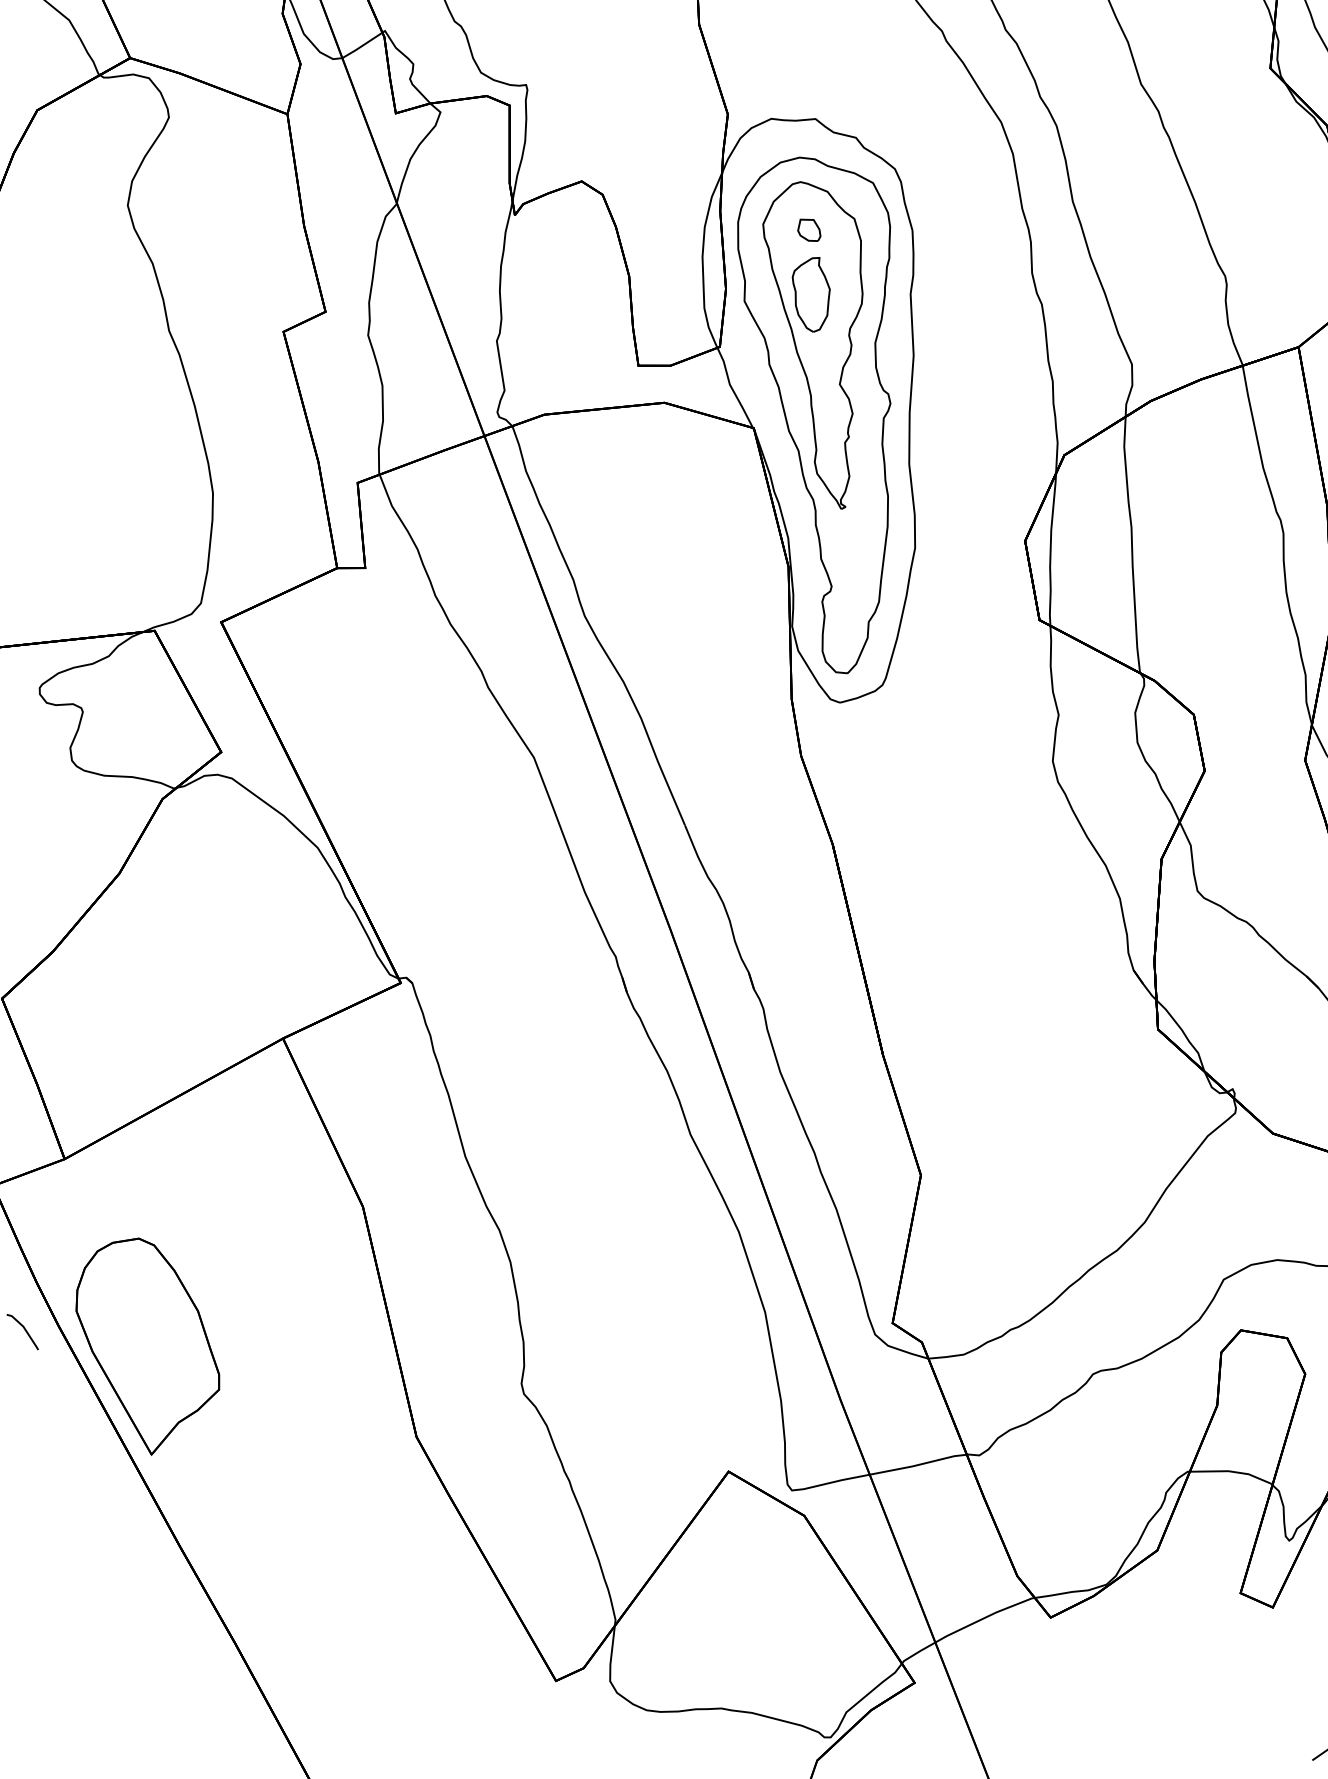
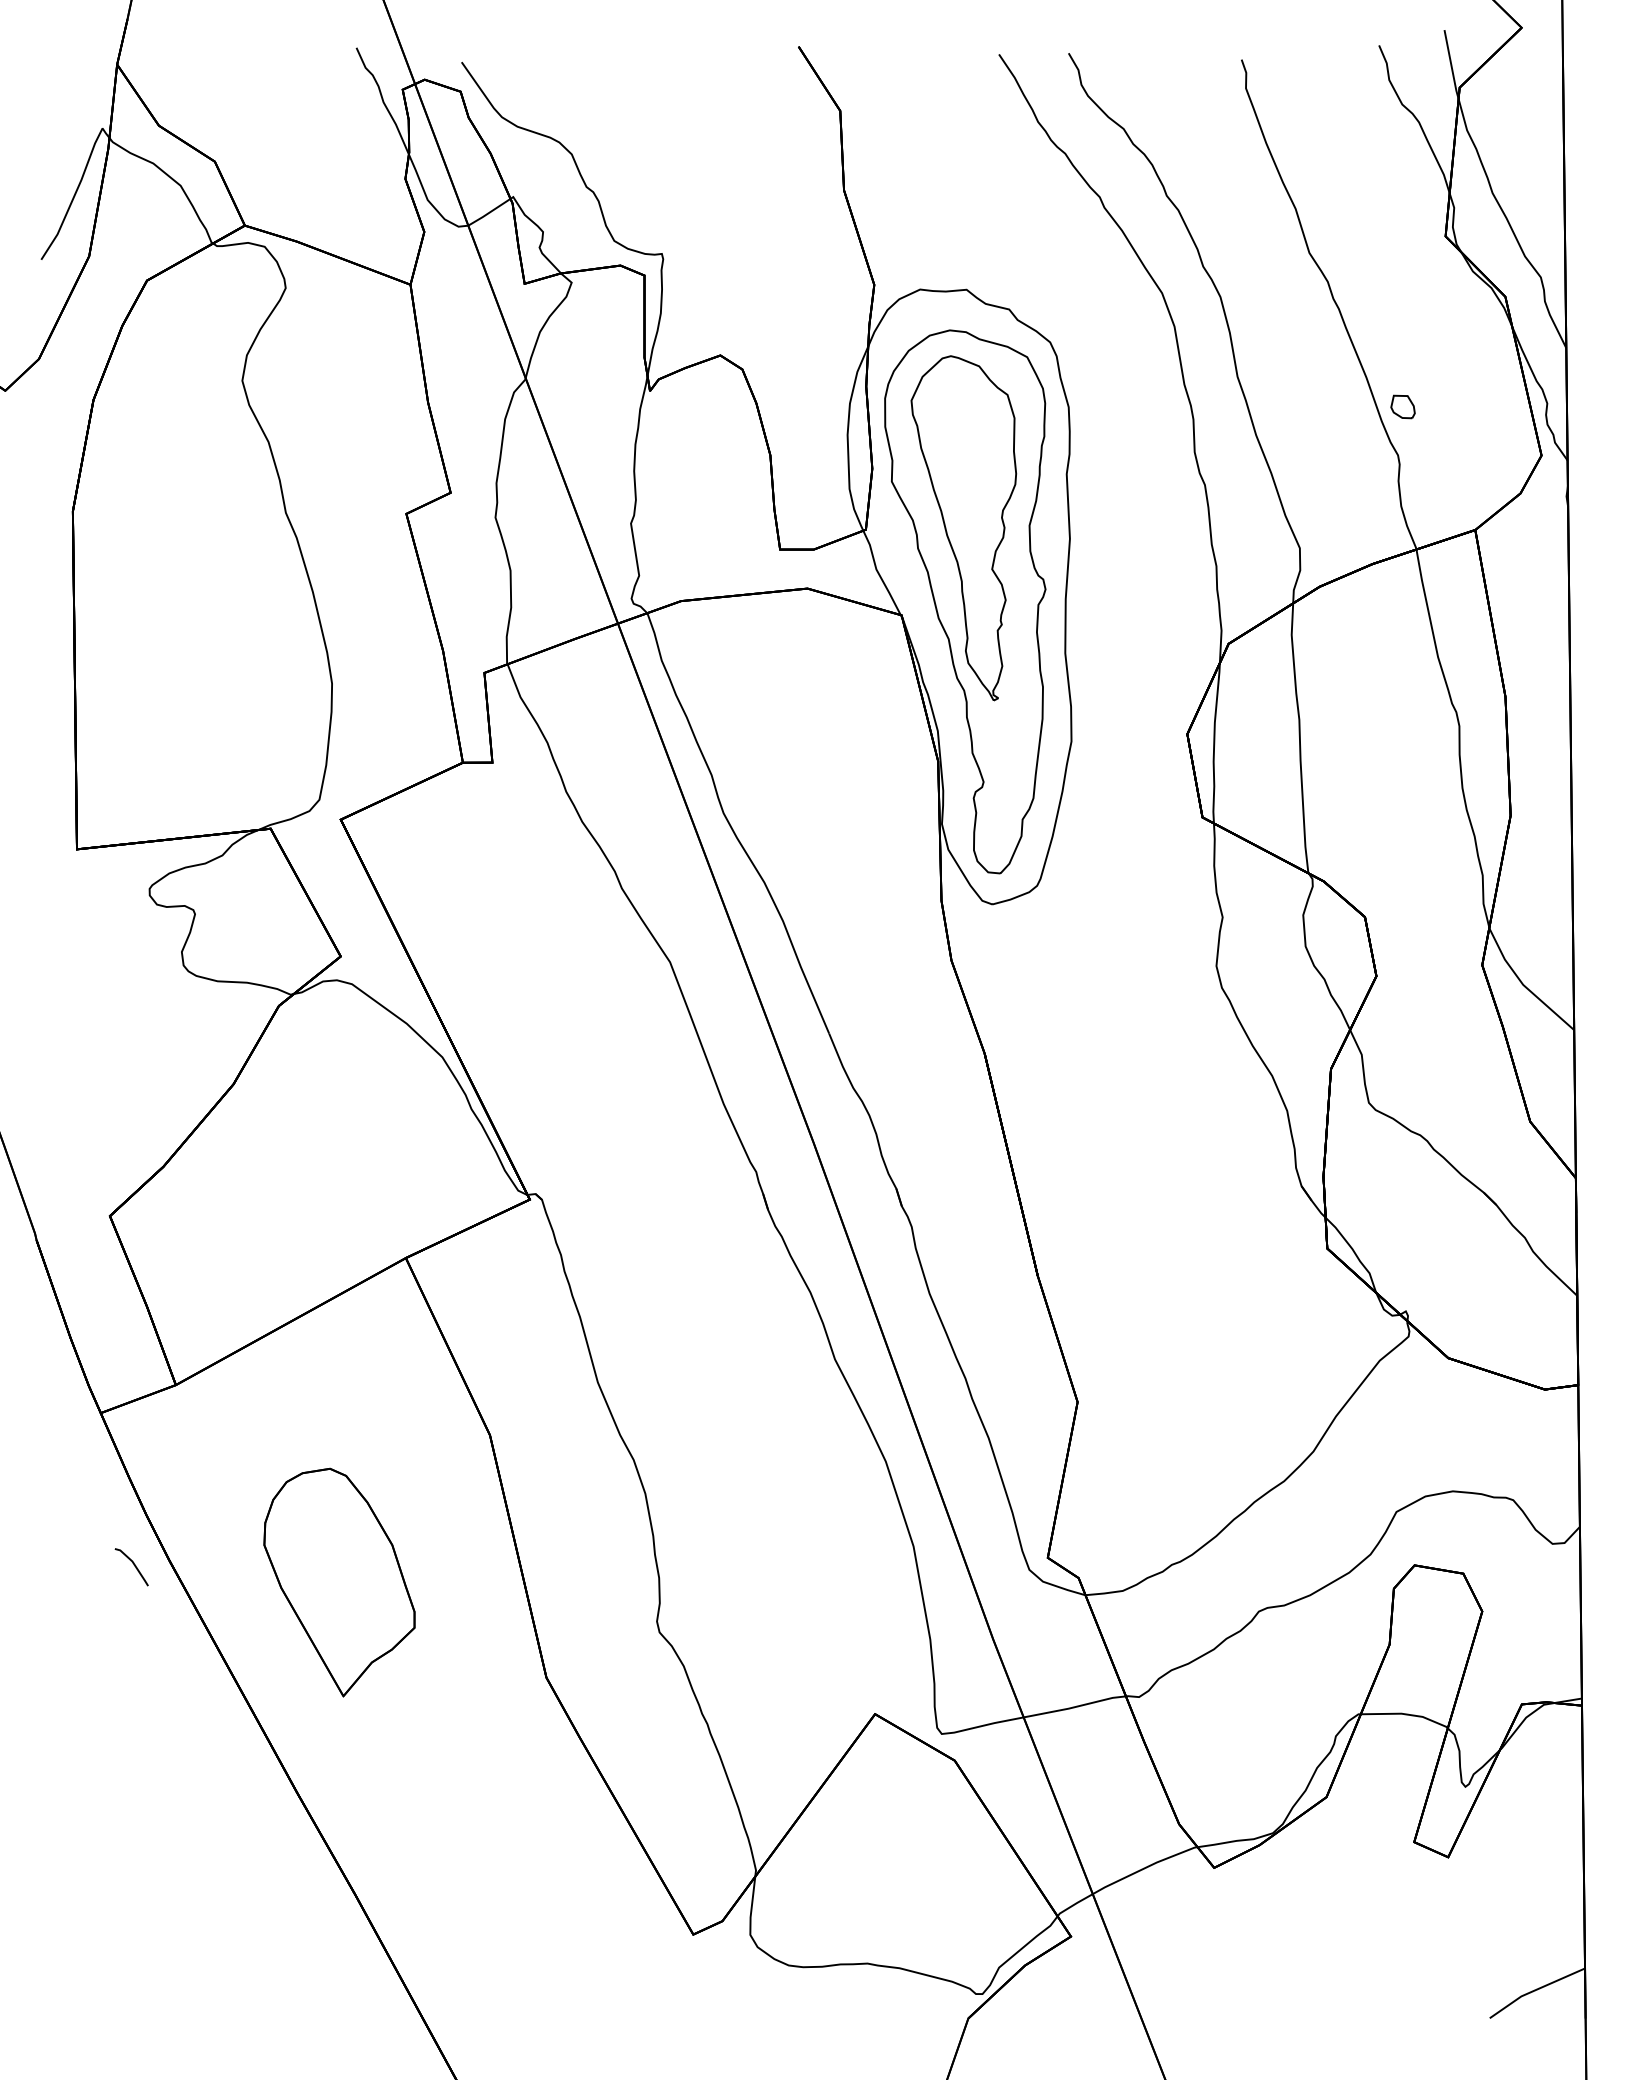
part: (808, 229) -> (1402, 406), moved
part: (810, 294) -> (961, 474), removed
part: (147, 1346) -> (339, 1582), moved

